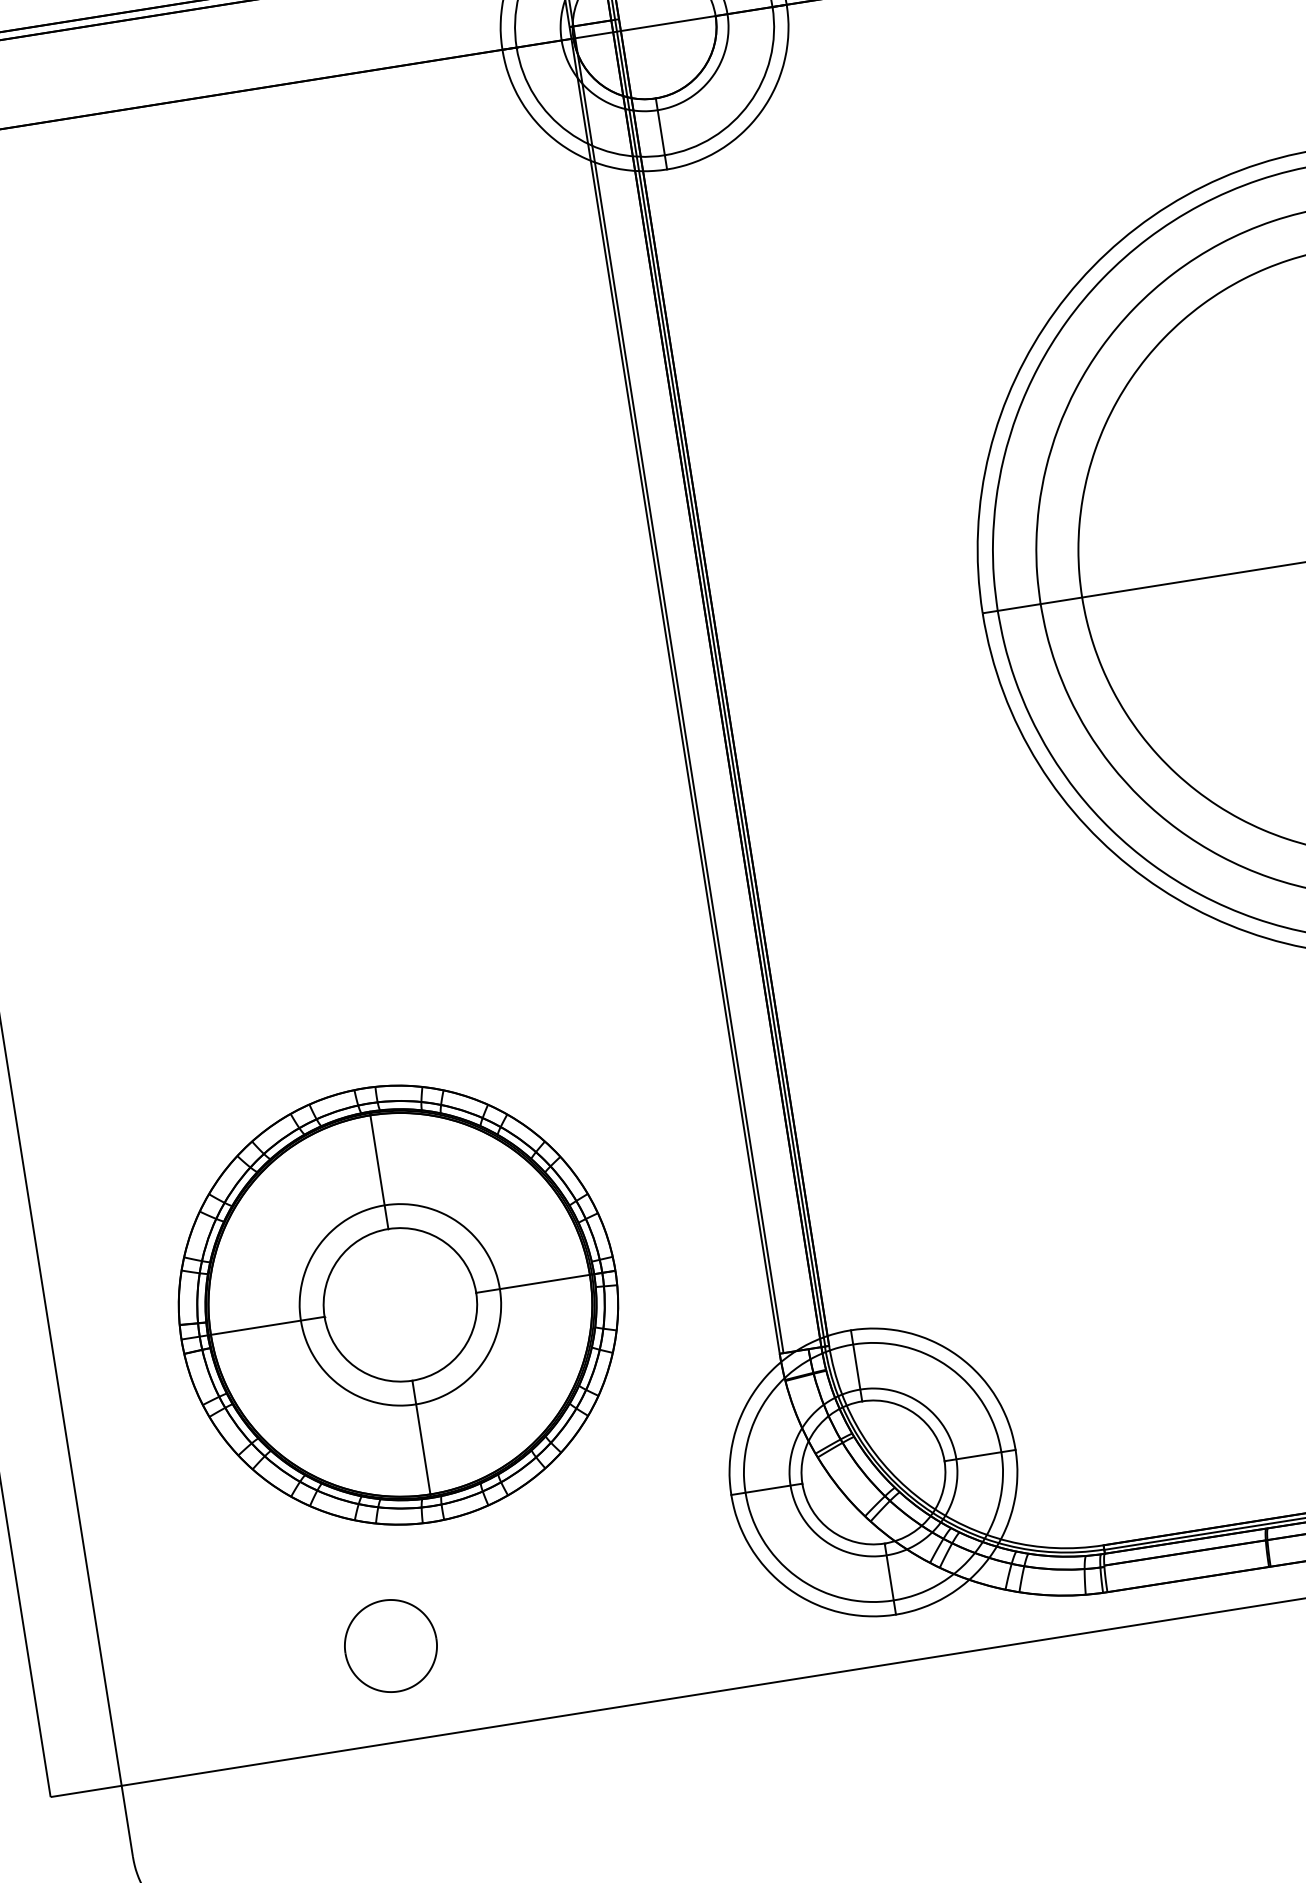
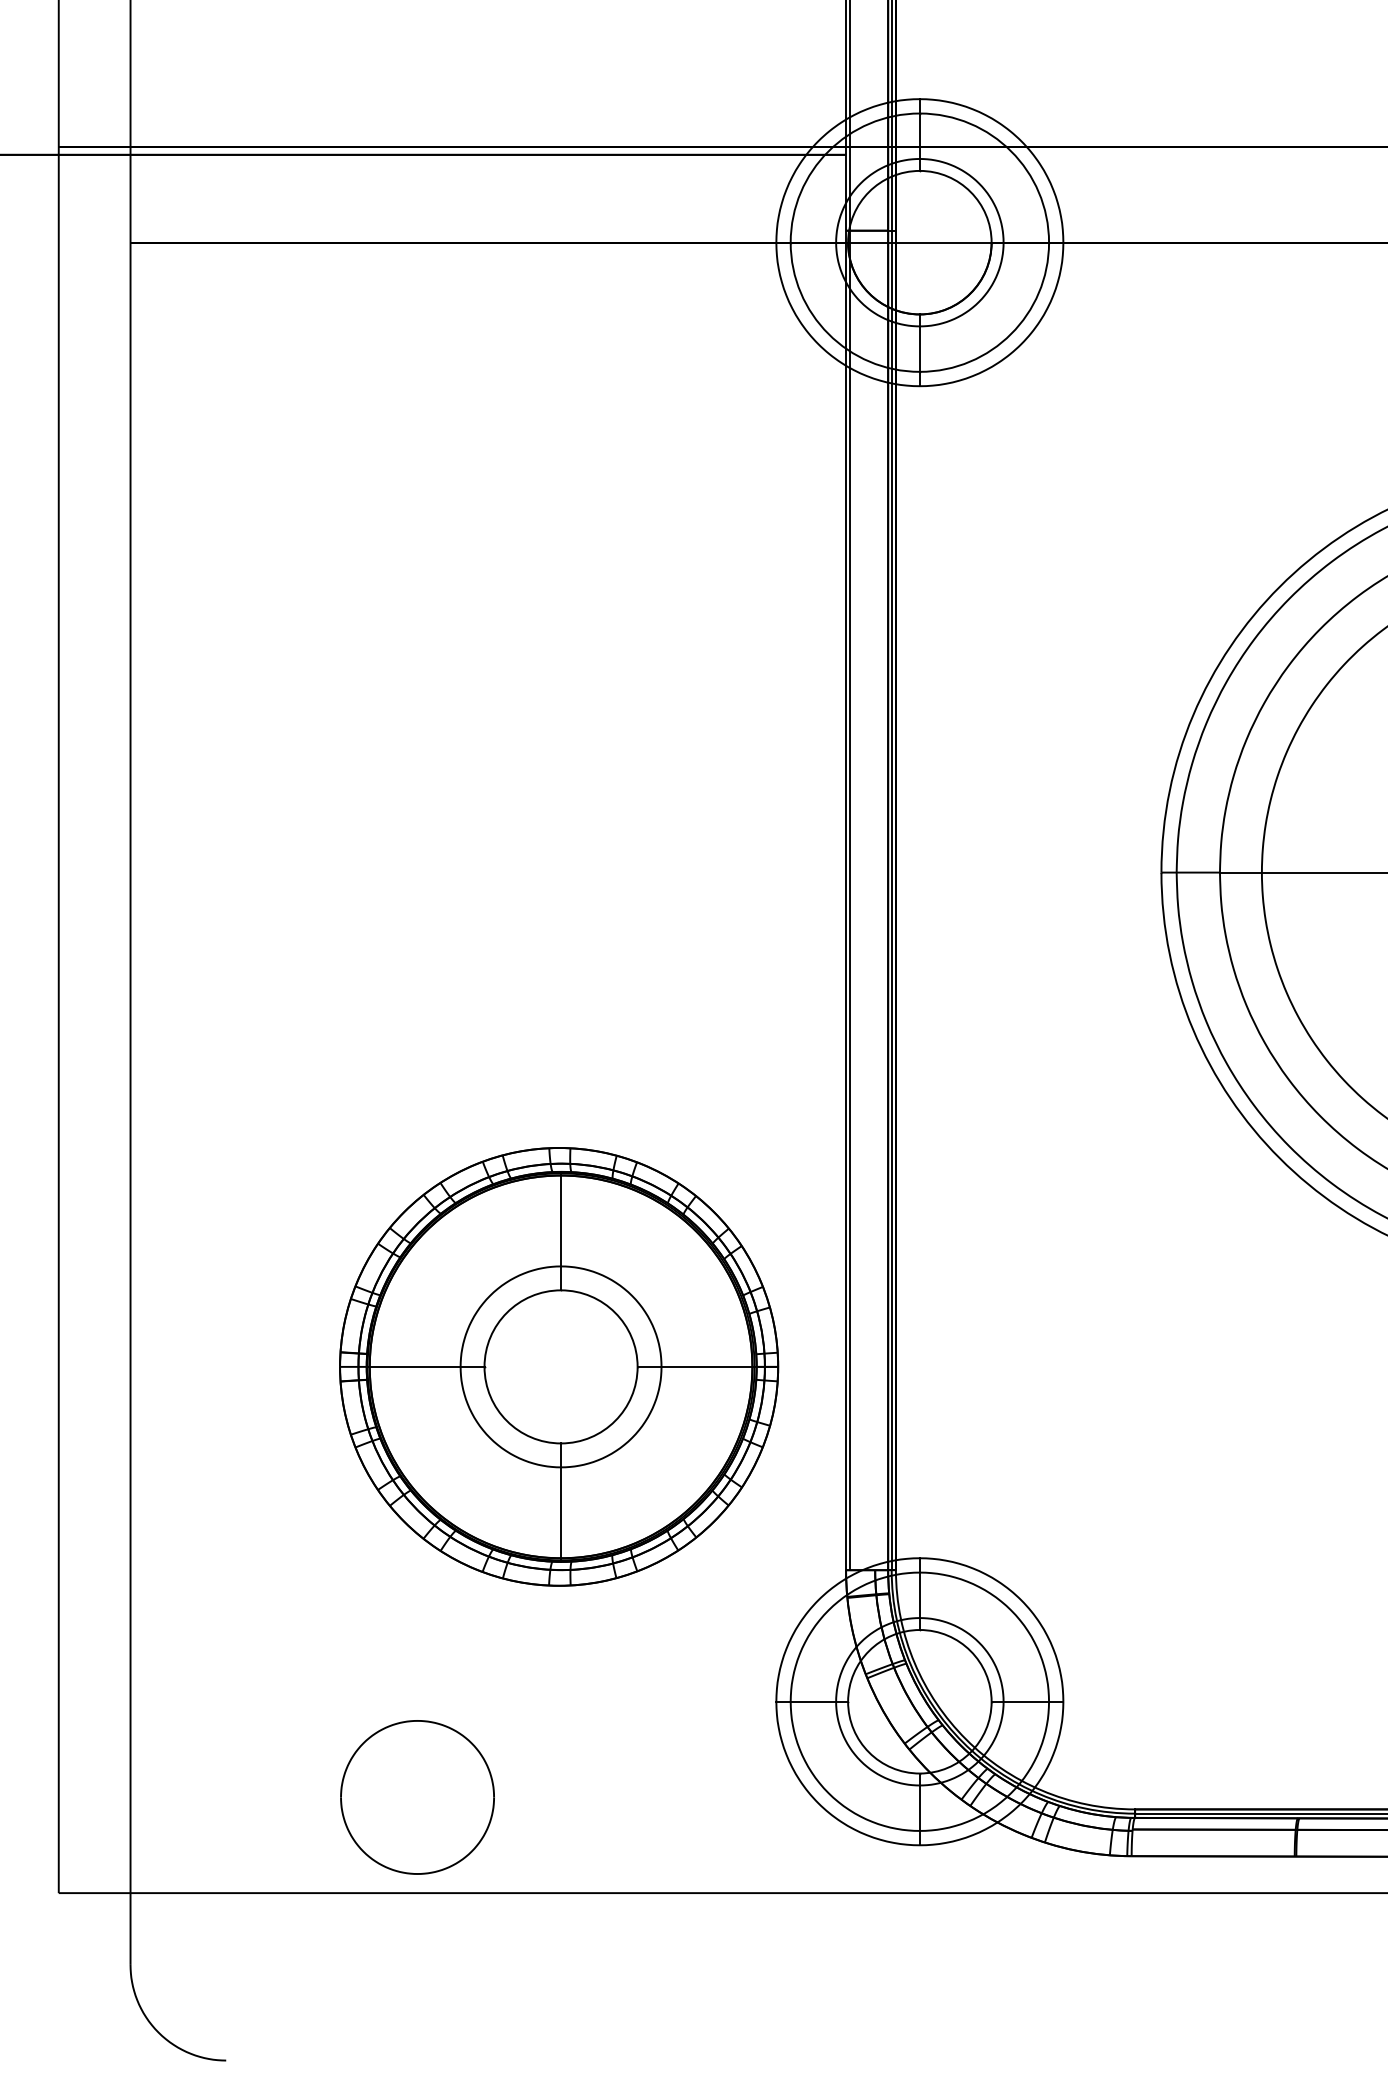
part: (398, 1304) -> (559, 1366), moved
part: (390, 1646) -> (417, 1797), size x1.67

